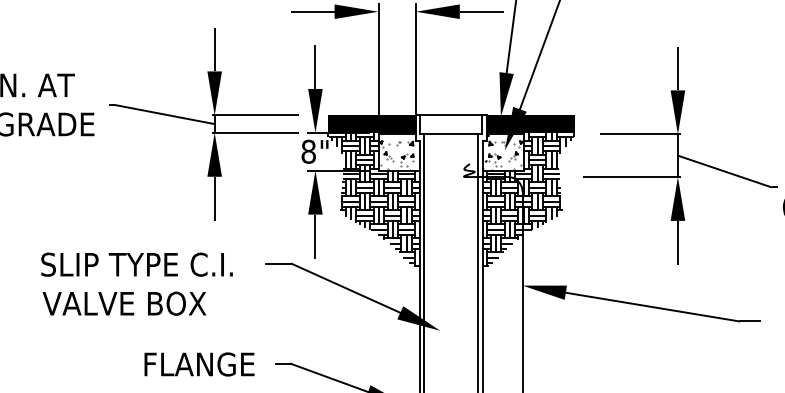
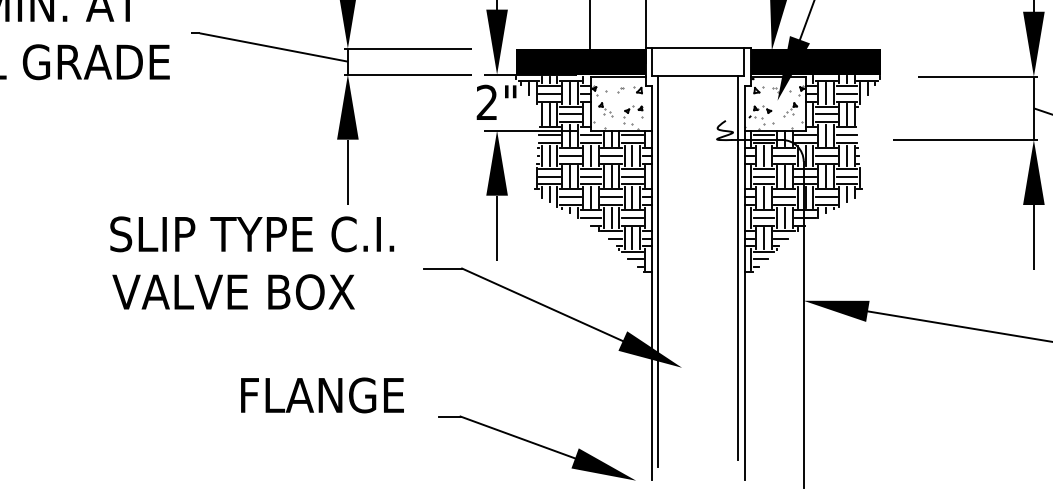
text: (308, 151) -> (486, 102), 8" -> 2"
text: (136, 283) -> (251, 262), moved
text: (199, 364) -> (322, 395), moved

